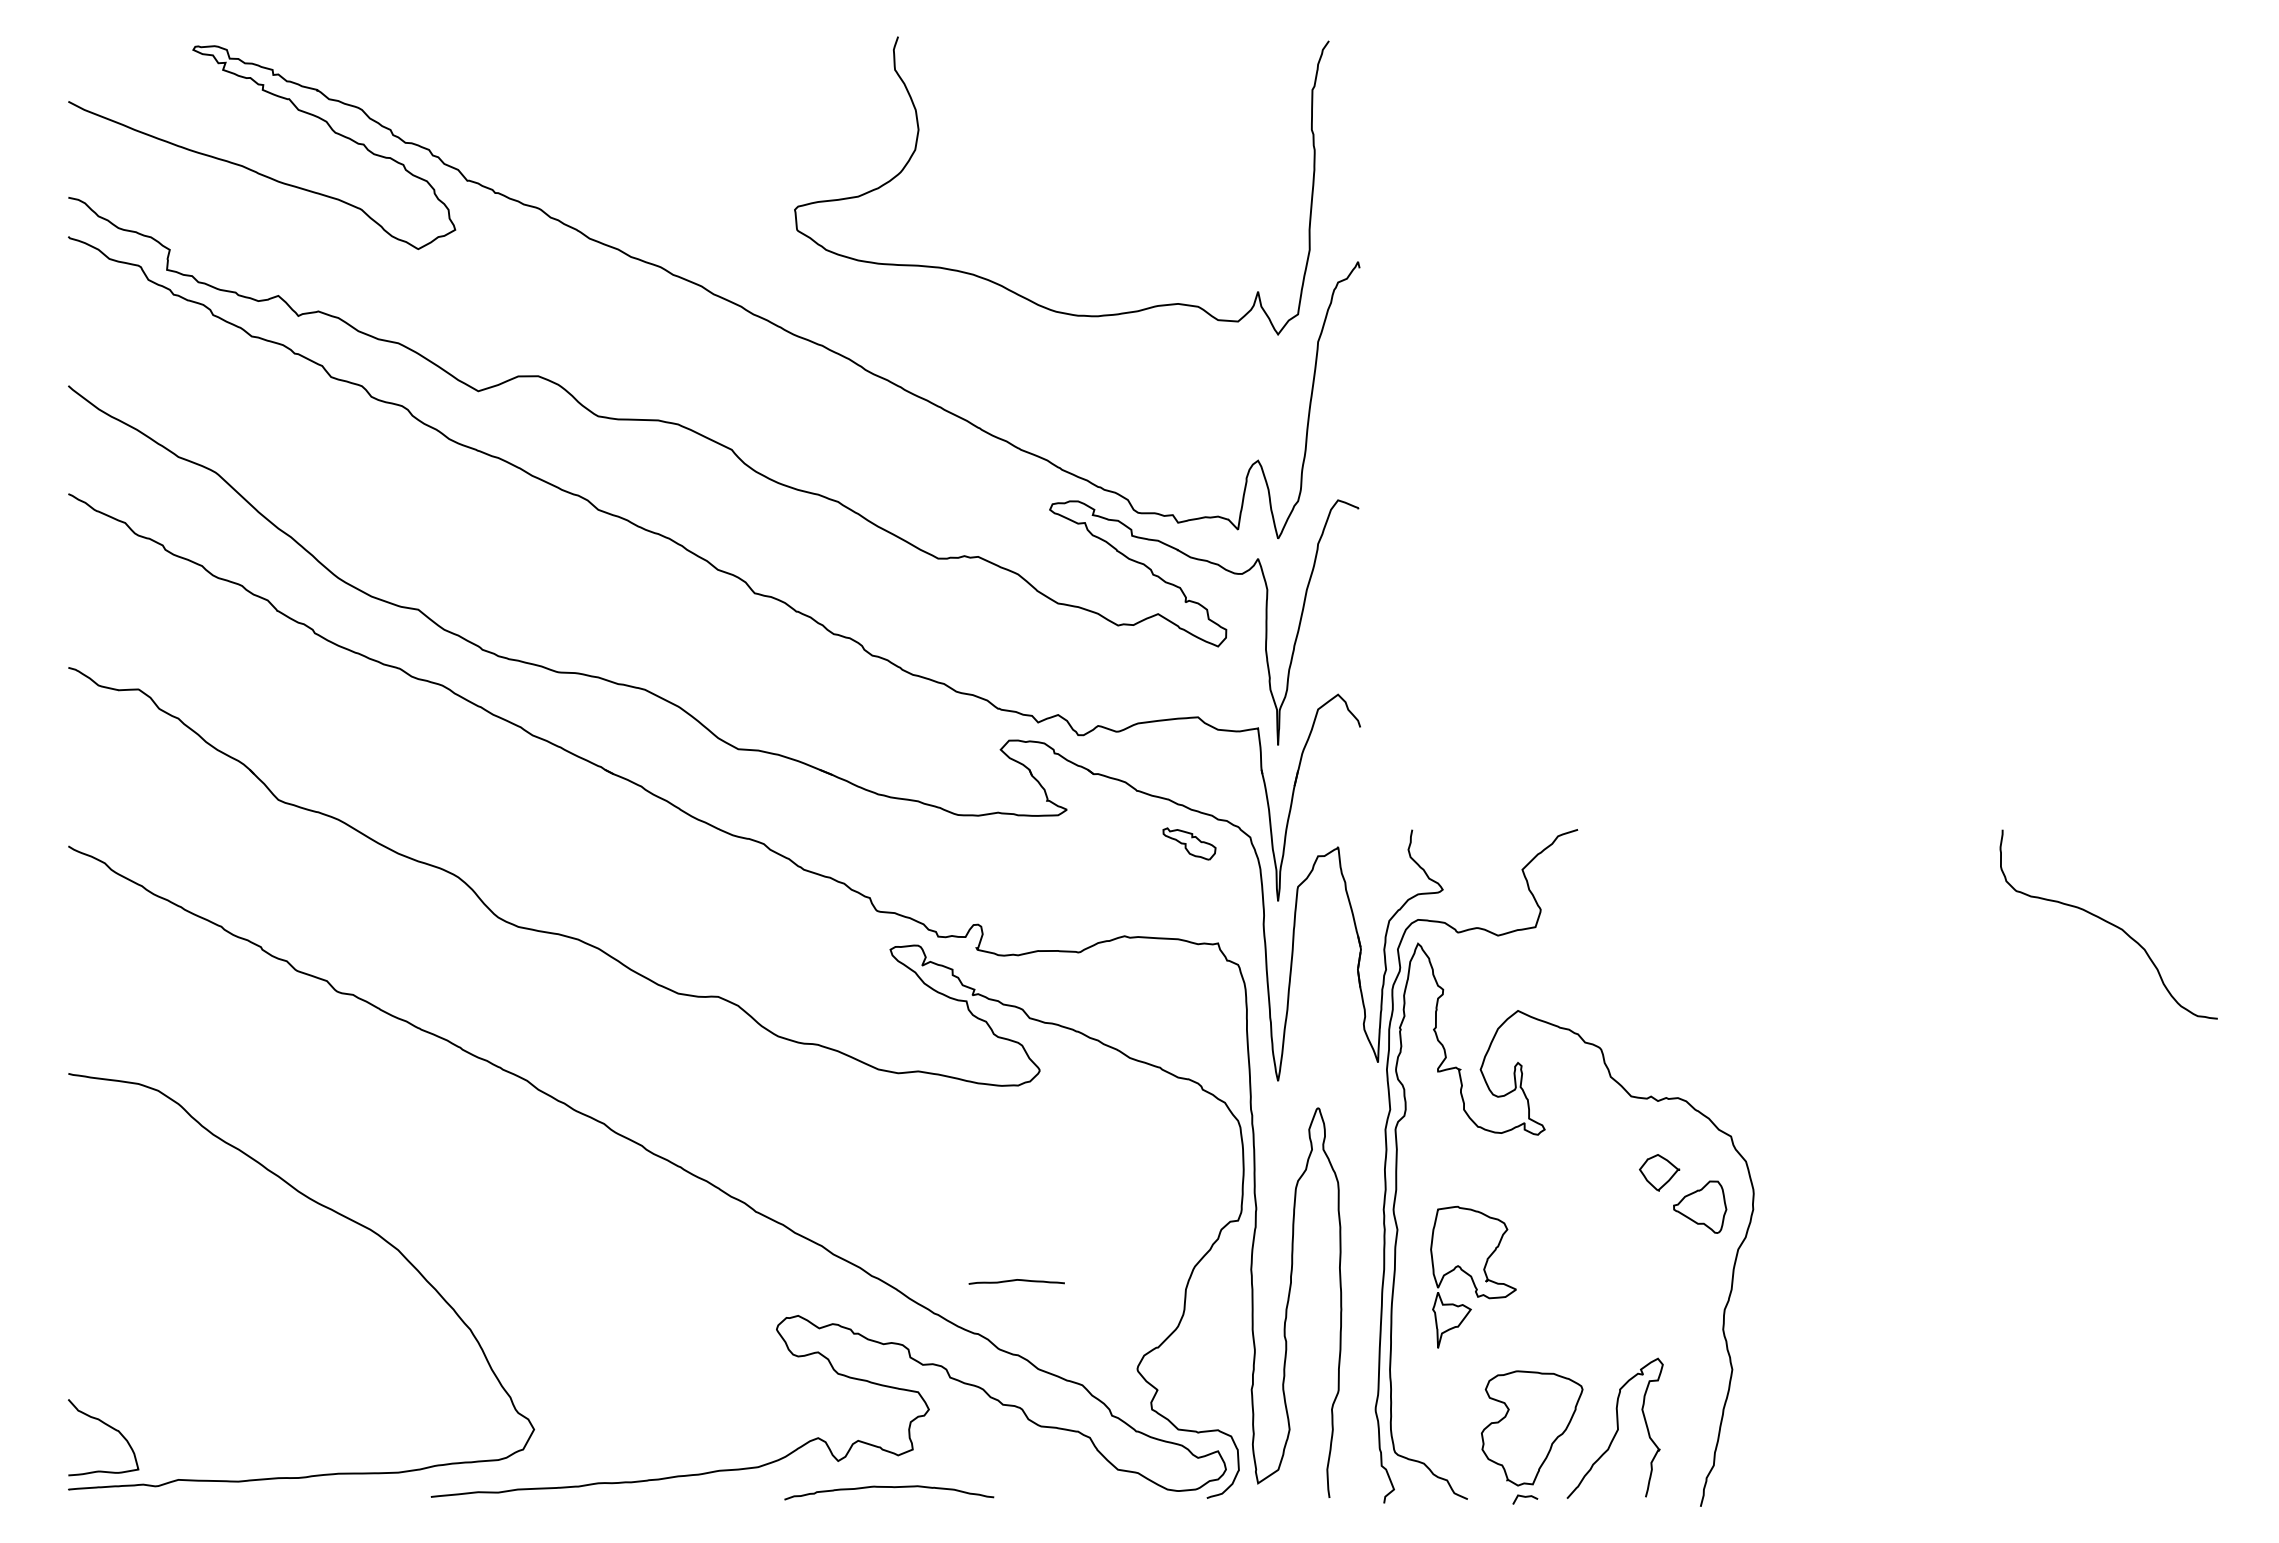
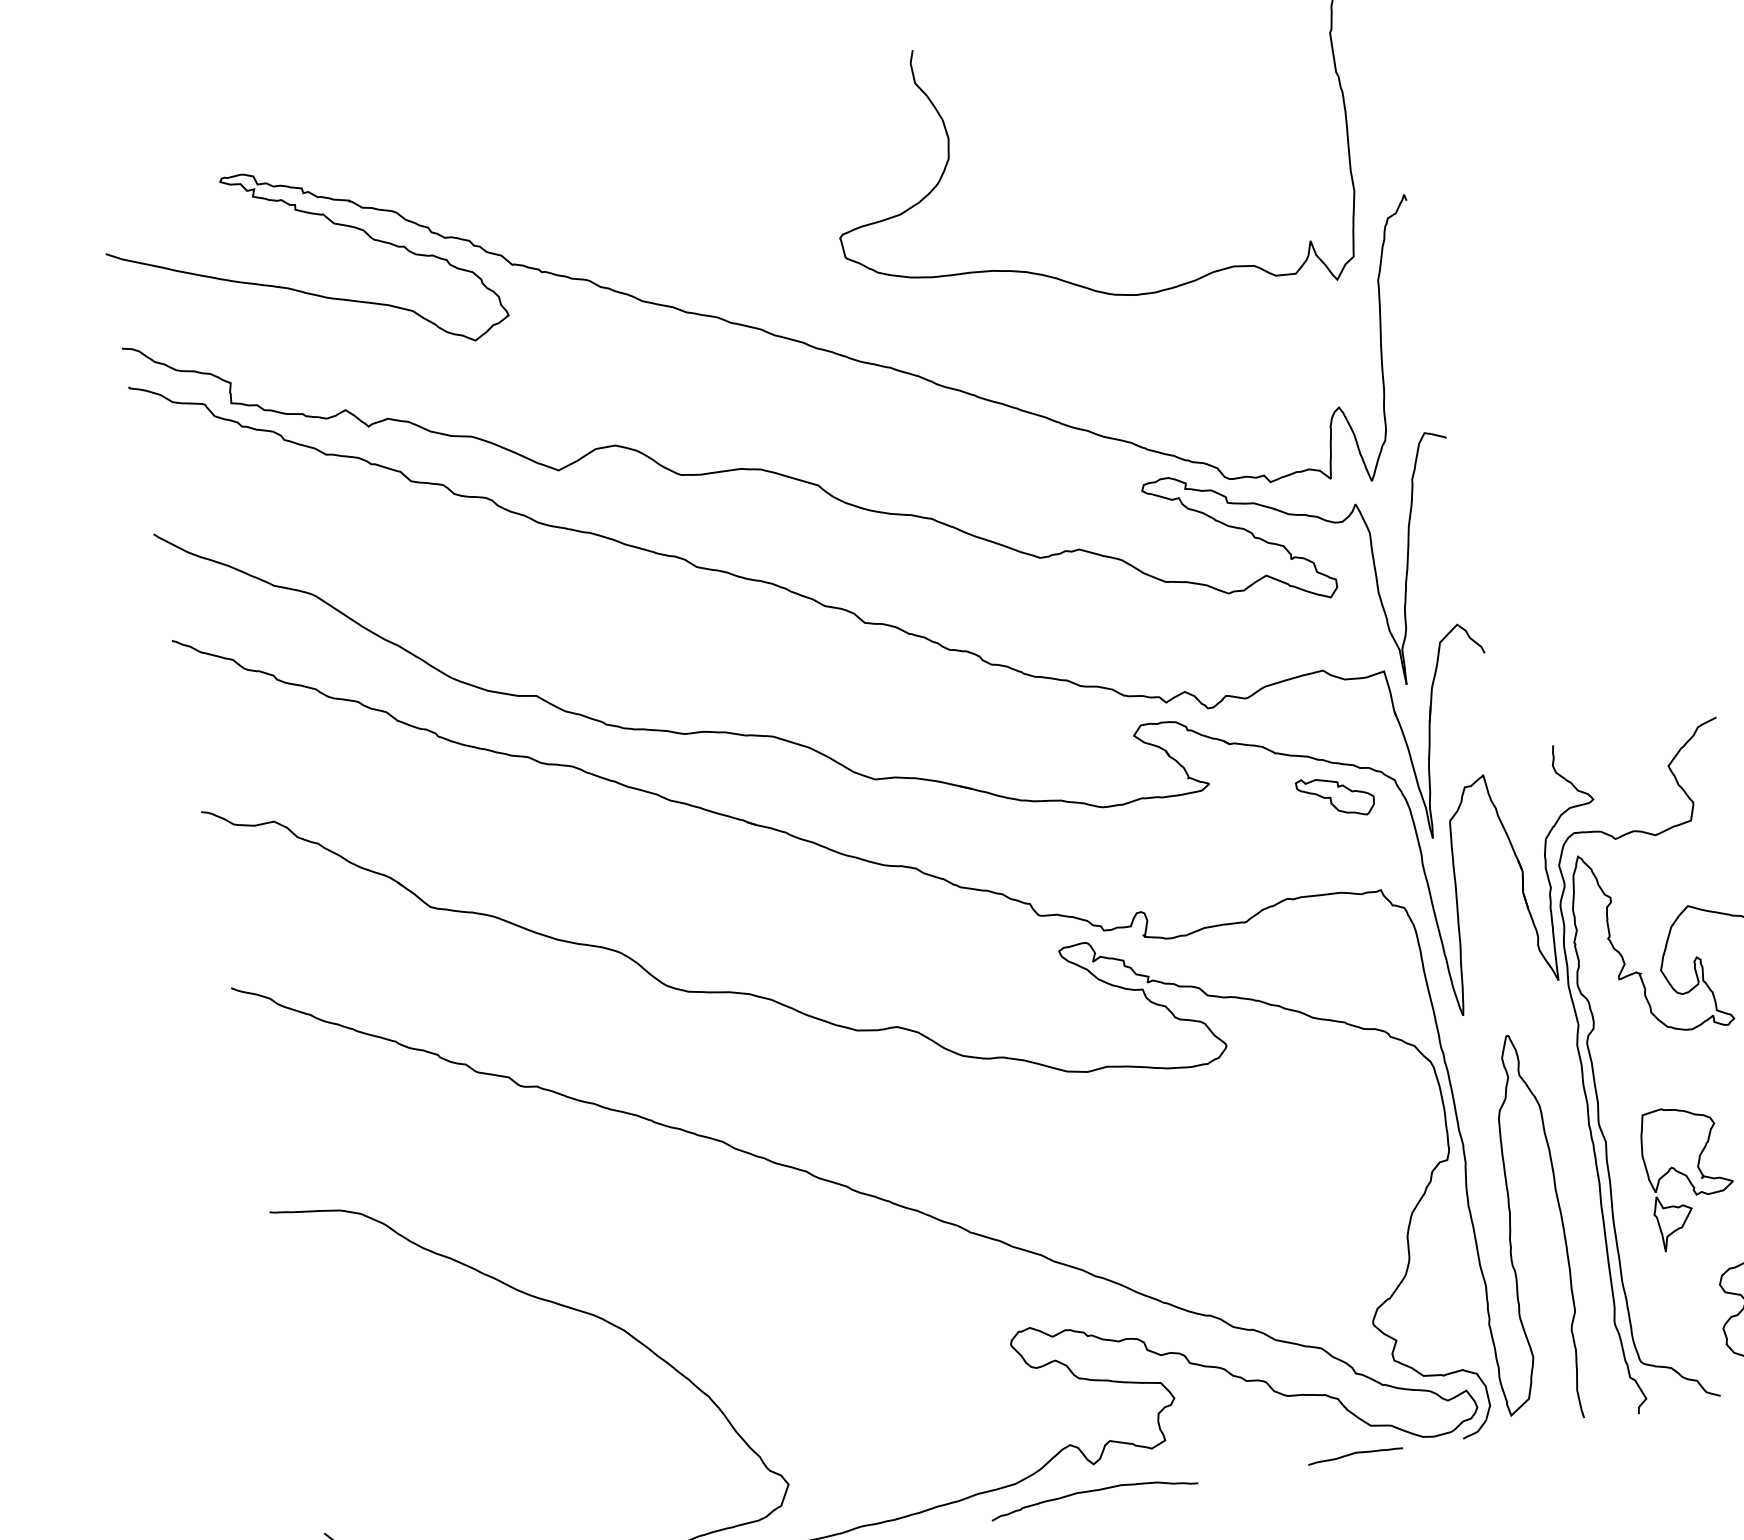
part: (1189, 843) -> (1335, 796), size x1.43
curve: (1016, 1280) -> (1354, 1453), moved
curve: (889, 1487) -> (1093, 1491), moved

